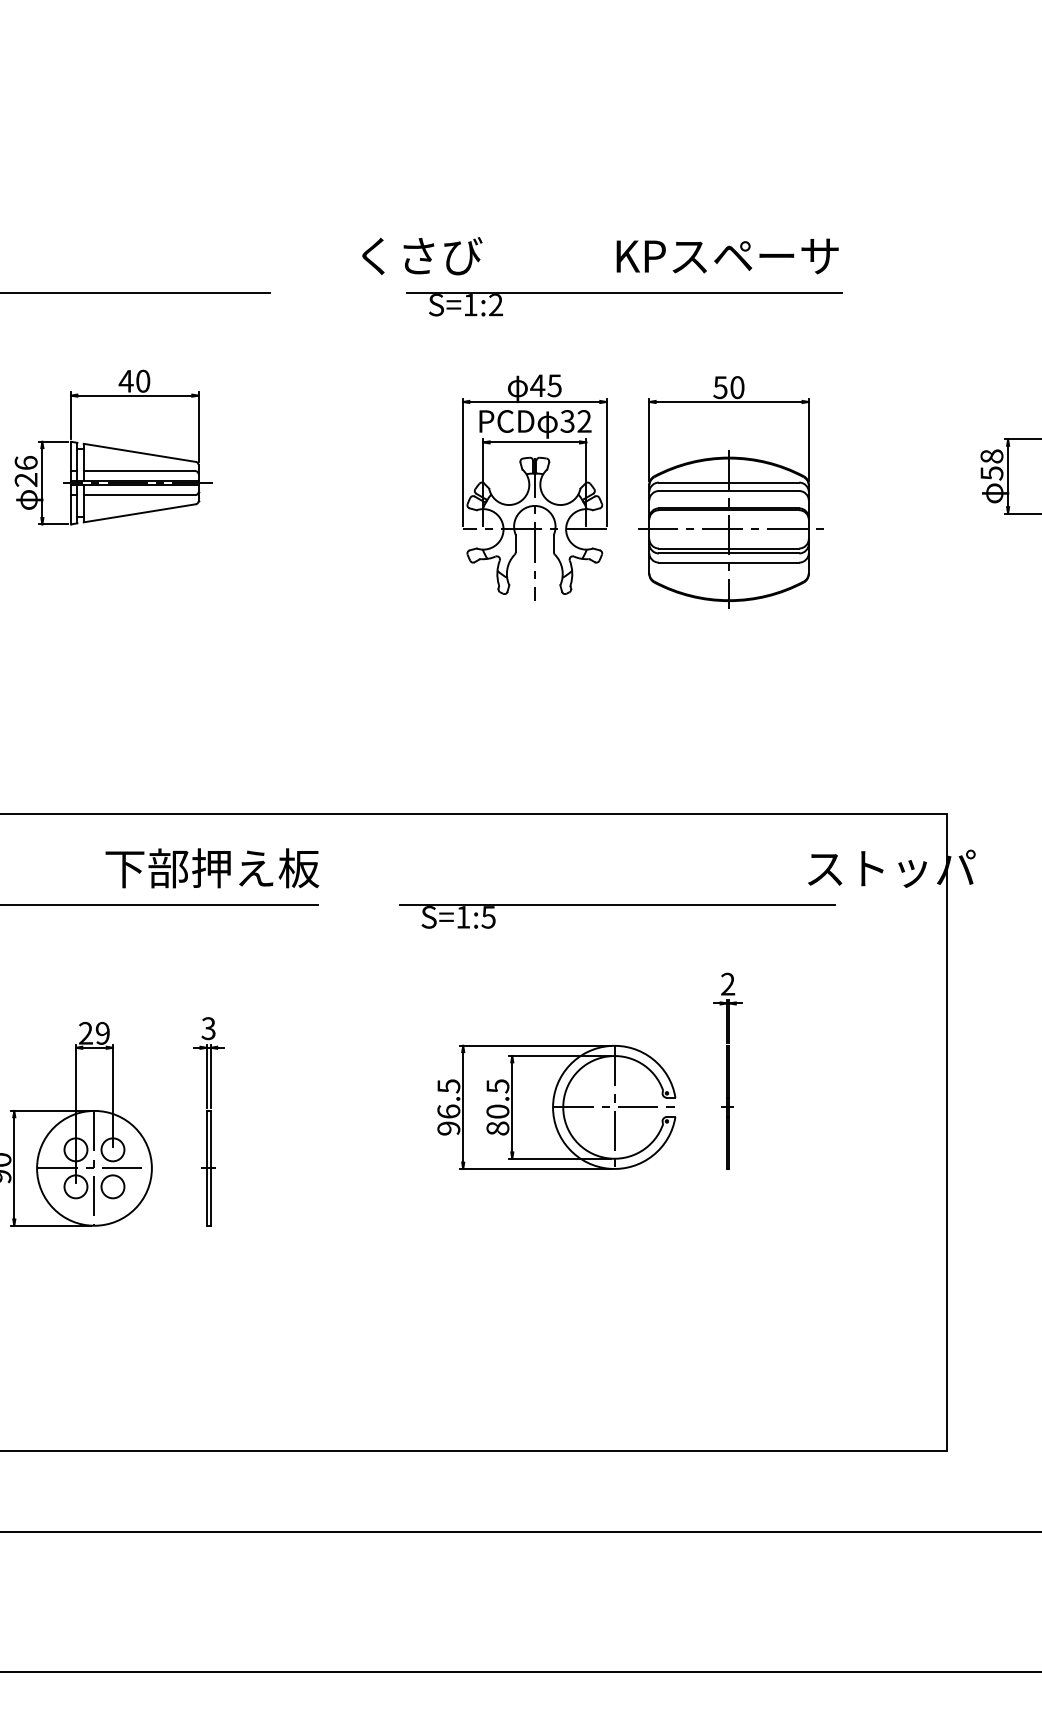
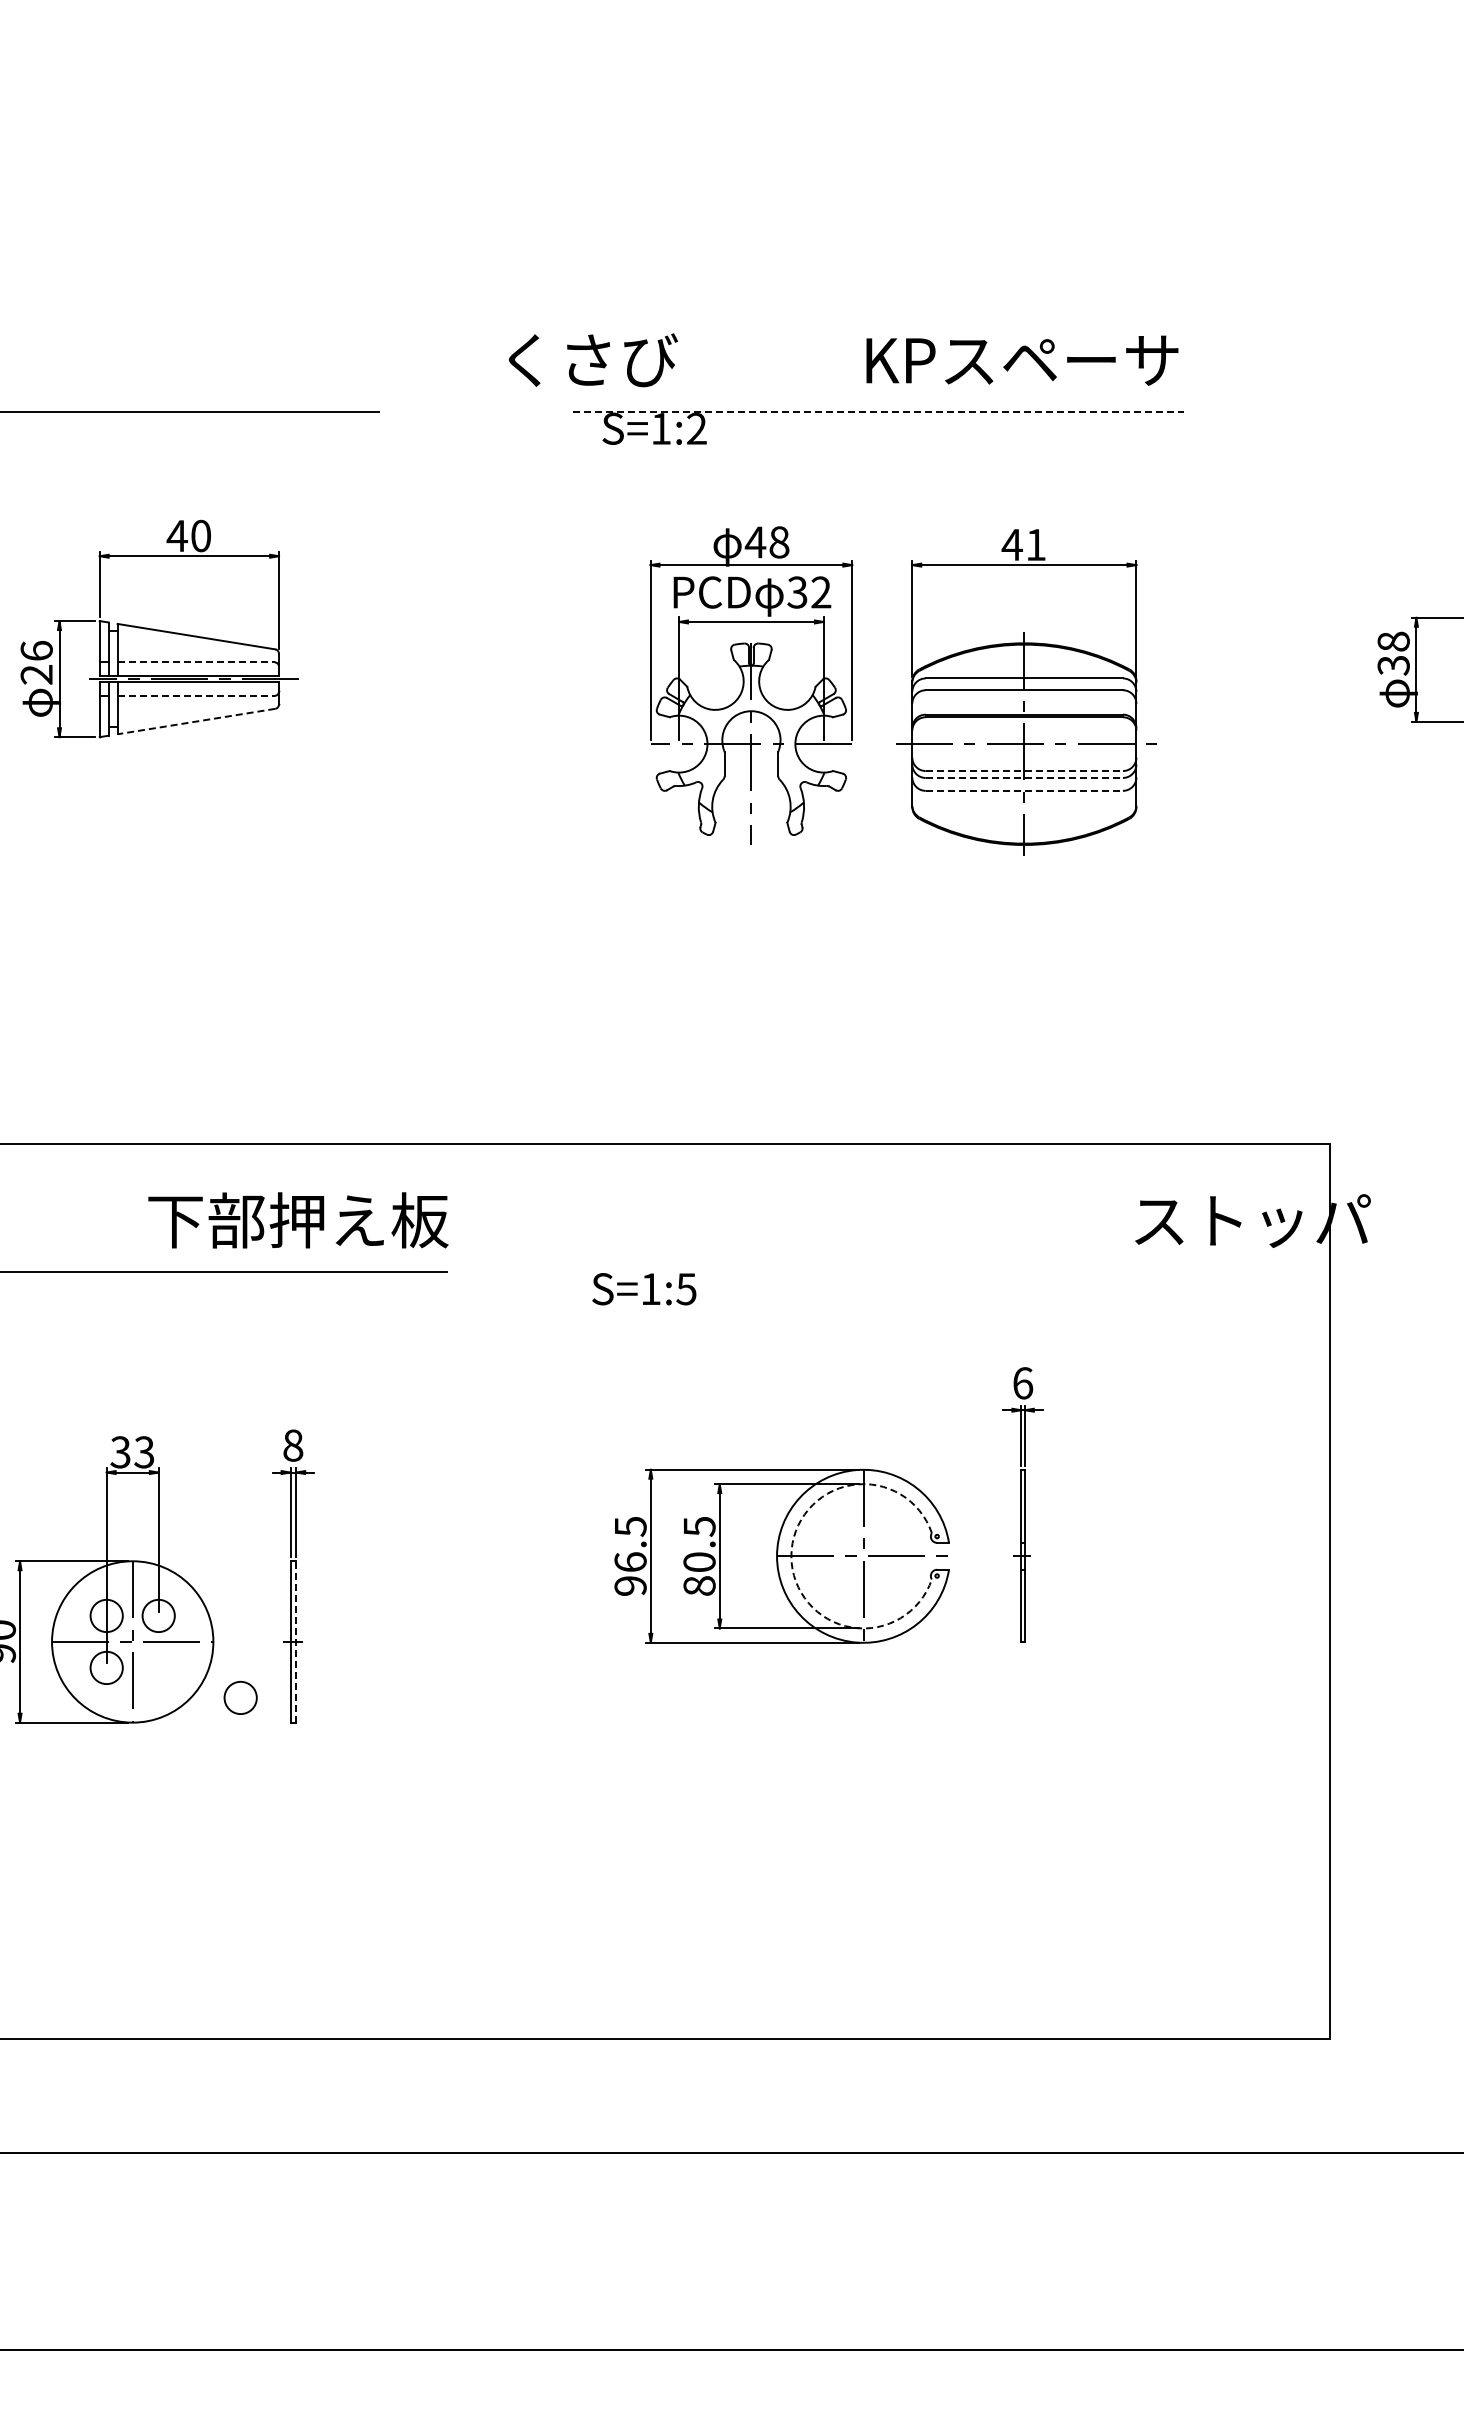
line: (625, 293) -> (878, 412), solid -> dashed
text: (554, 385) -> (779, 542), 45 -> 48
text: (728, 387) -> (1023, 544), 50 -> 41
line: (139, 471) -> (196, 662), solid -> dashed
text: (991, 473) -> (1393, 665), 58 -> 38
line: (139, 494) -> (196, 695), solid -> dashed
line: (139, 513) -> (196, 721), solid -> dashed
line: (729, 548) -> (1024, 771), solid -> dashed
line: (729, 553) -> (1024, 777), solid -> dashed
line: (729, 562) -> (1024, 790), solid -> dashed
line: (617, 905) -> (867, 1272), removed
text: (728, 984) -> (1023, 1383), 2 -> 6
text: (208, 1028) -> (293, 1445), 3 -> 8
text: (94, 1033) -> (132, 1452), 29 -> 33
arc: (563, 1107) -> (791, 1556), solid -> dashed
line: (211, 1168) -> (296, 1641), solid -> dashed
circle: (112, 1186) -> (240, 1697), moved

